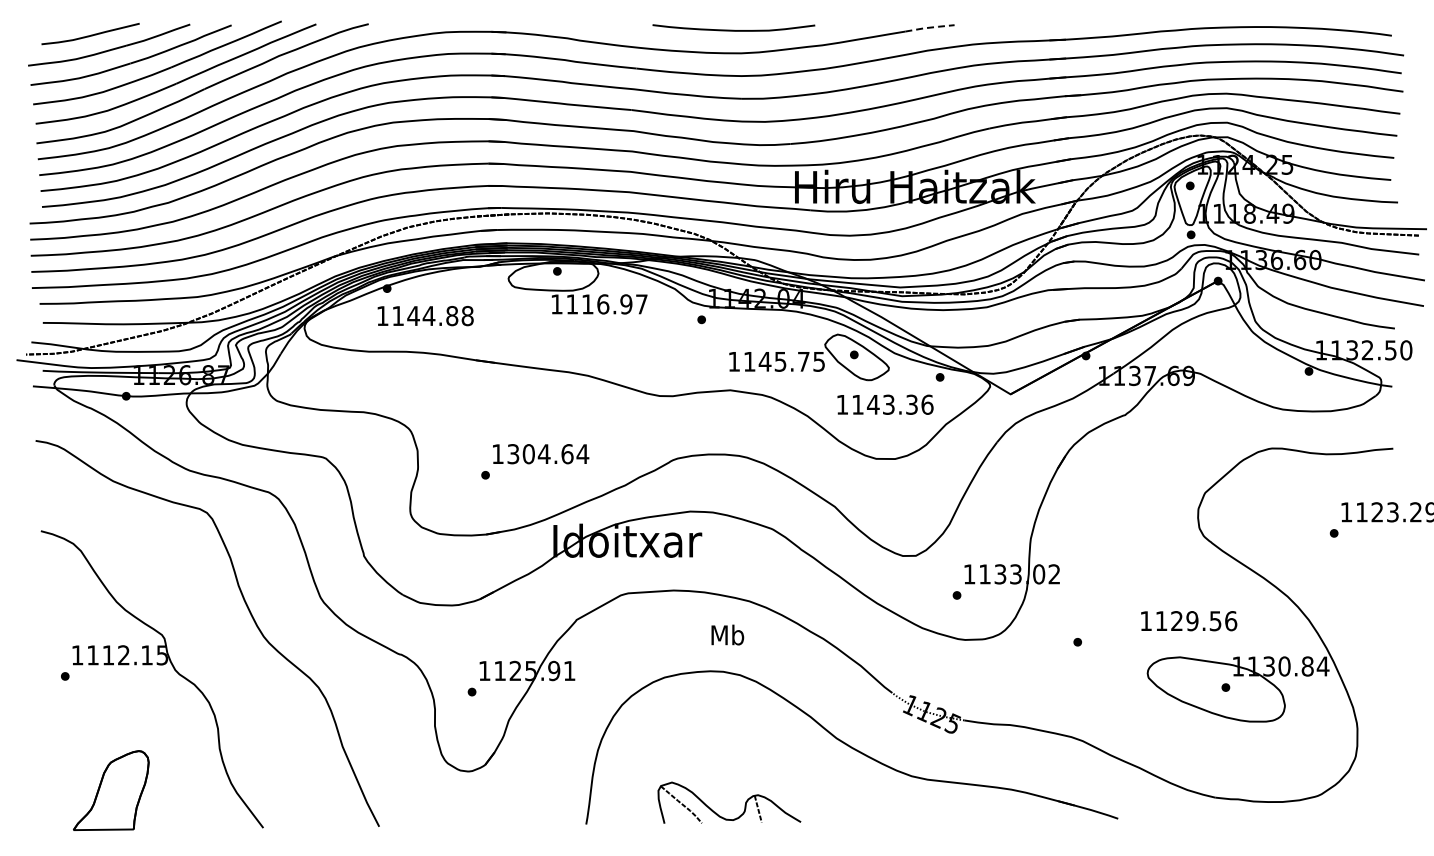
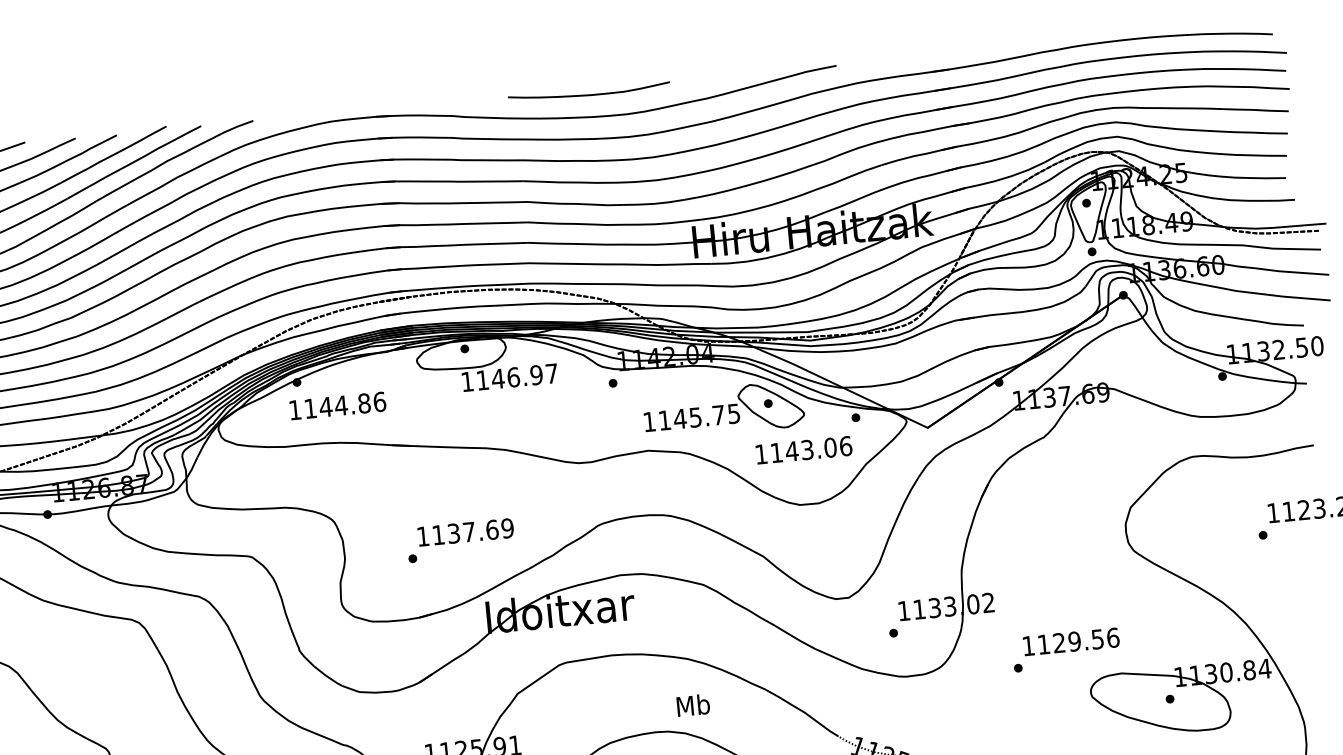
line: (930, 27) -> (812, 70), dashed -> solid
curve: (733, 29) -> (589, 93), moved
text: (587, 304) -> (497, 379), 1116.97 -> 1146.97
text: (467, 315) -> (379, 401), 1144.88 -> 1144.86
text: (912, 404) -> (831, 447), 1143.36 -> 1143.06
text: (548, 454) -> (473, 532), 1304.64 -> 1137.69
text: (1189, 621) -> (1071, 642), moved
text: (727, 634) -> (693, 704), moved

